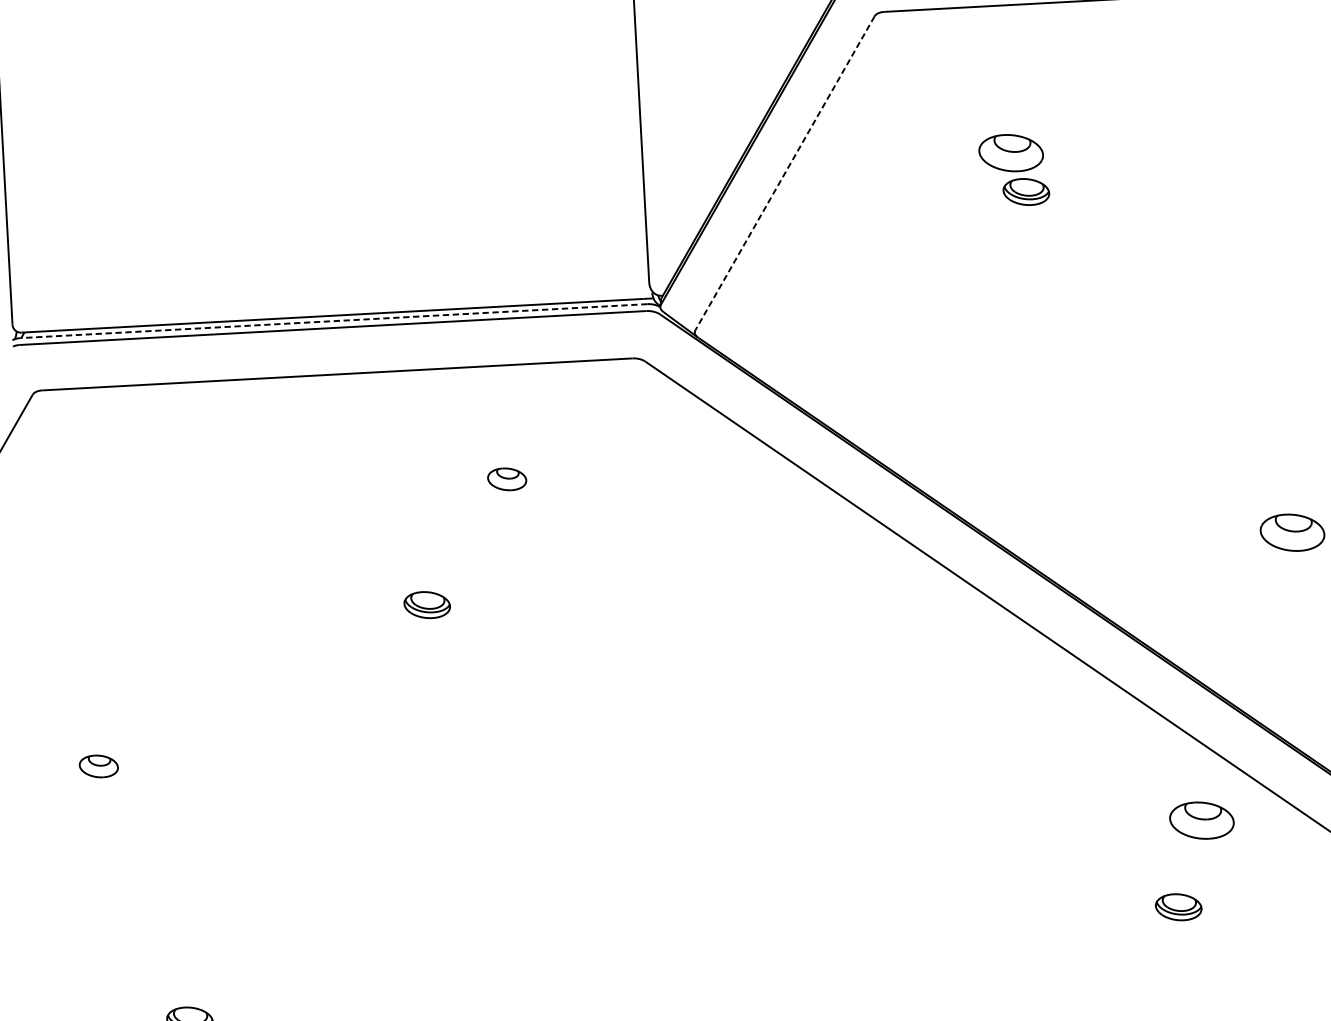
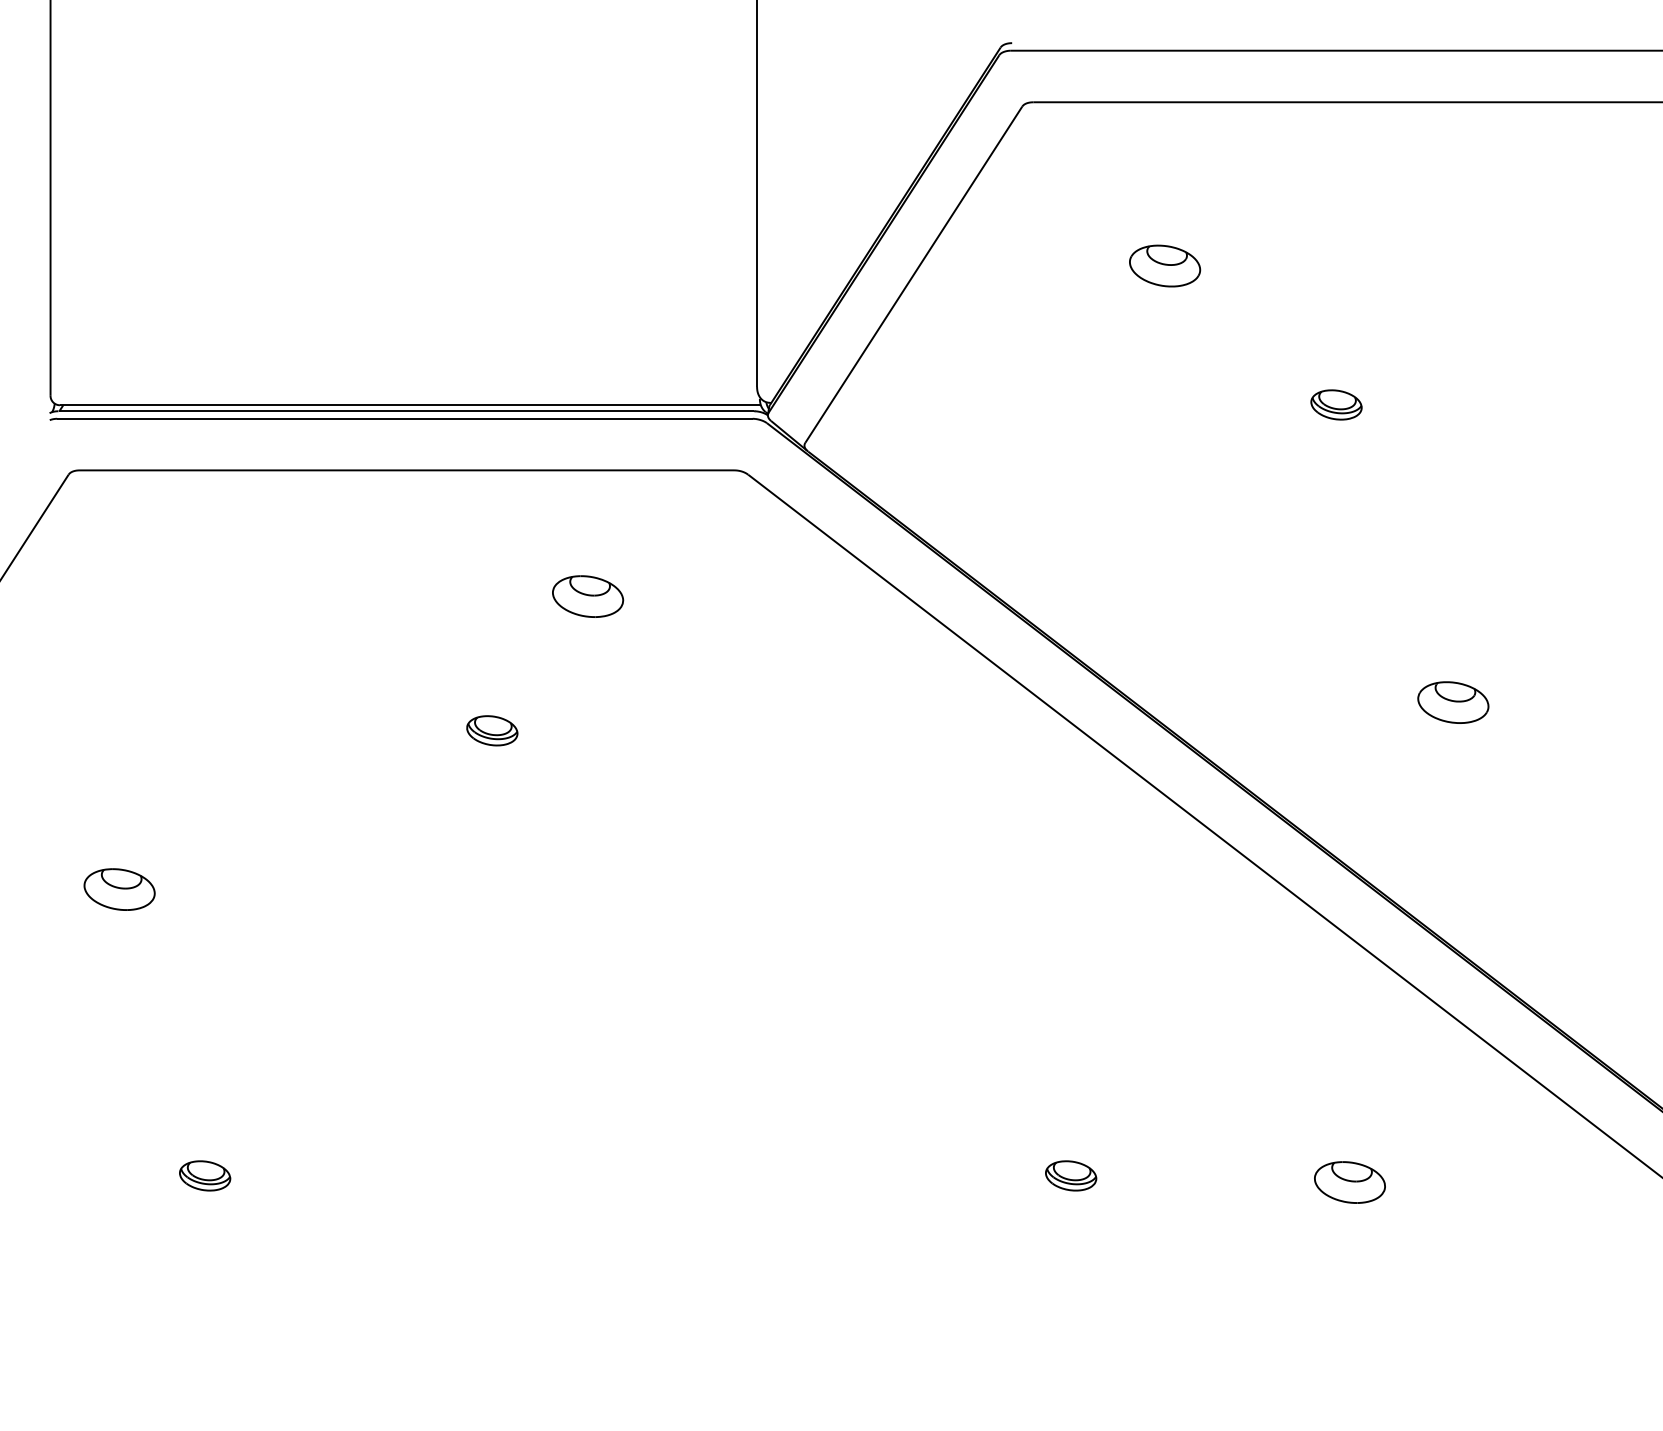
line: (784, 173) -> (913, 275), dashed -> solid
part: (1026, 191) -> (1336, 404), moved
line: (334, 321) -> (406, 411), dashed -> solid
part: (507, 479) -> (588, 596), size x1.67
part: (98, 766) -> (119, 889), size x1.67
part: (1201, 820) -> (1349, 1182), moved
part: (1179, 906) -> (1071, 1175), moved

